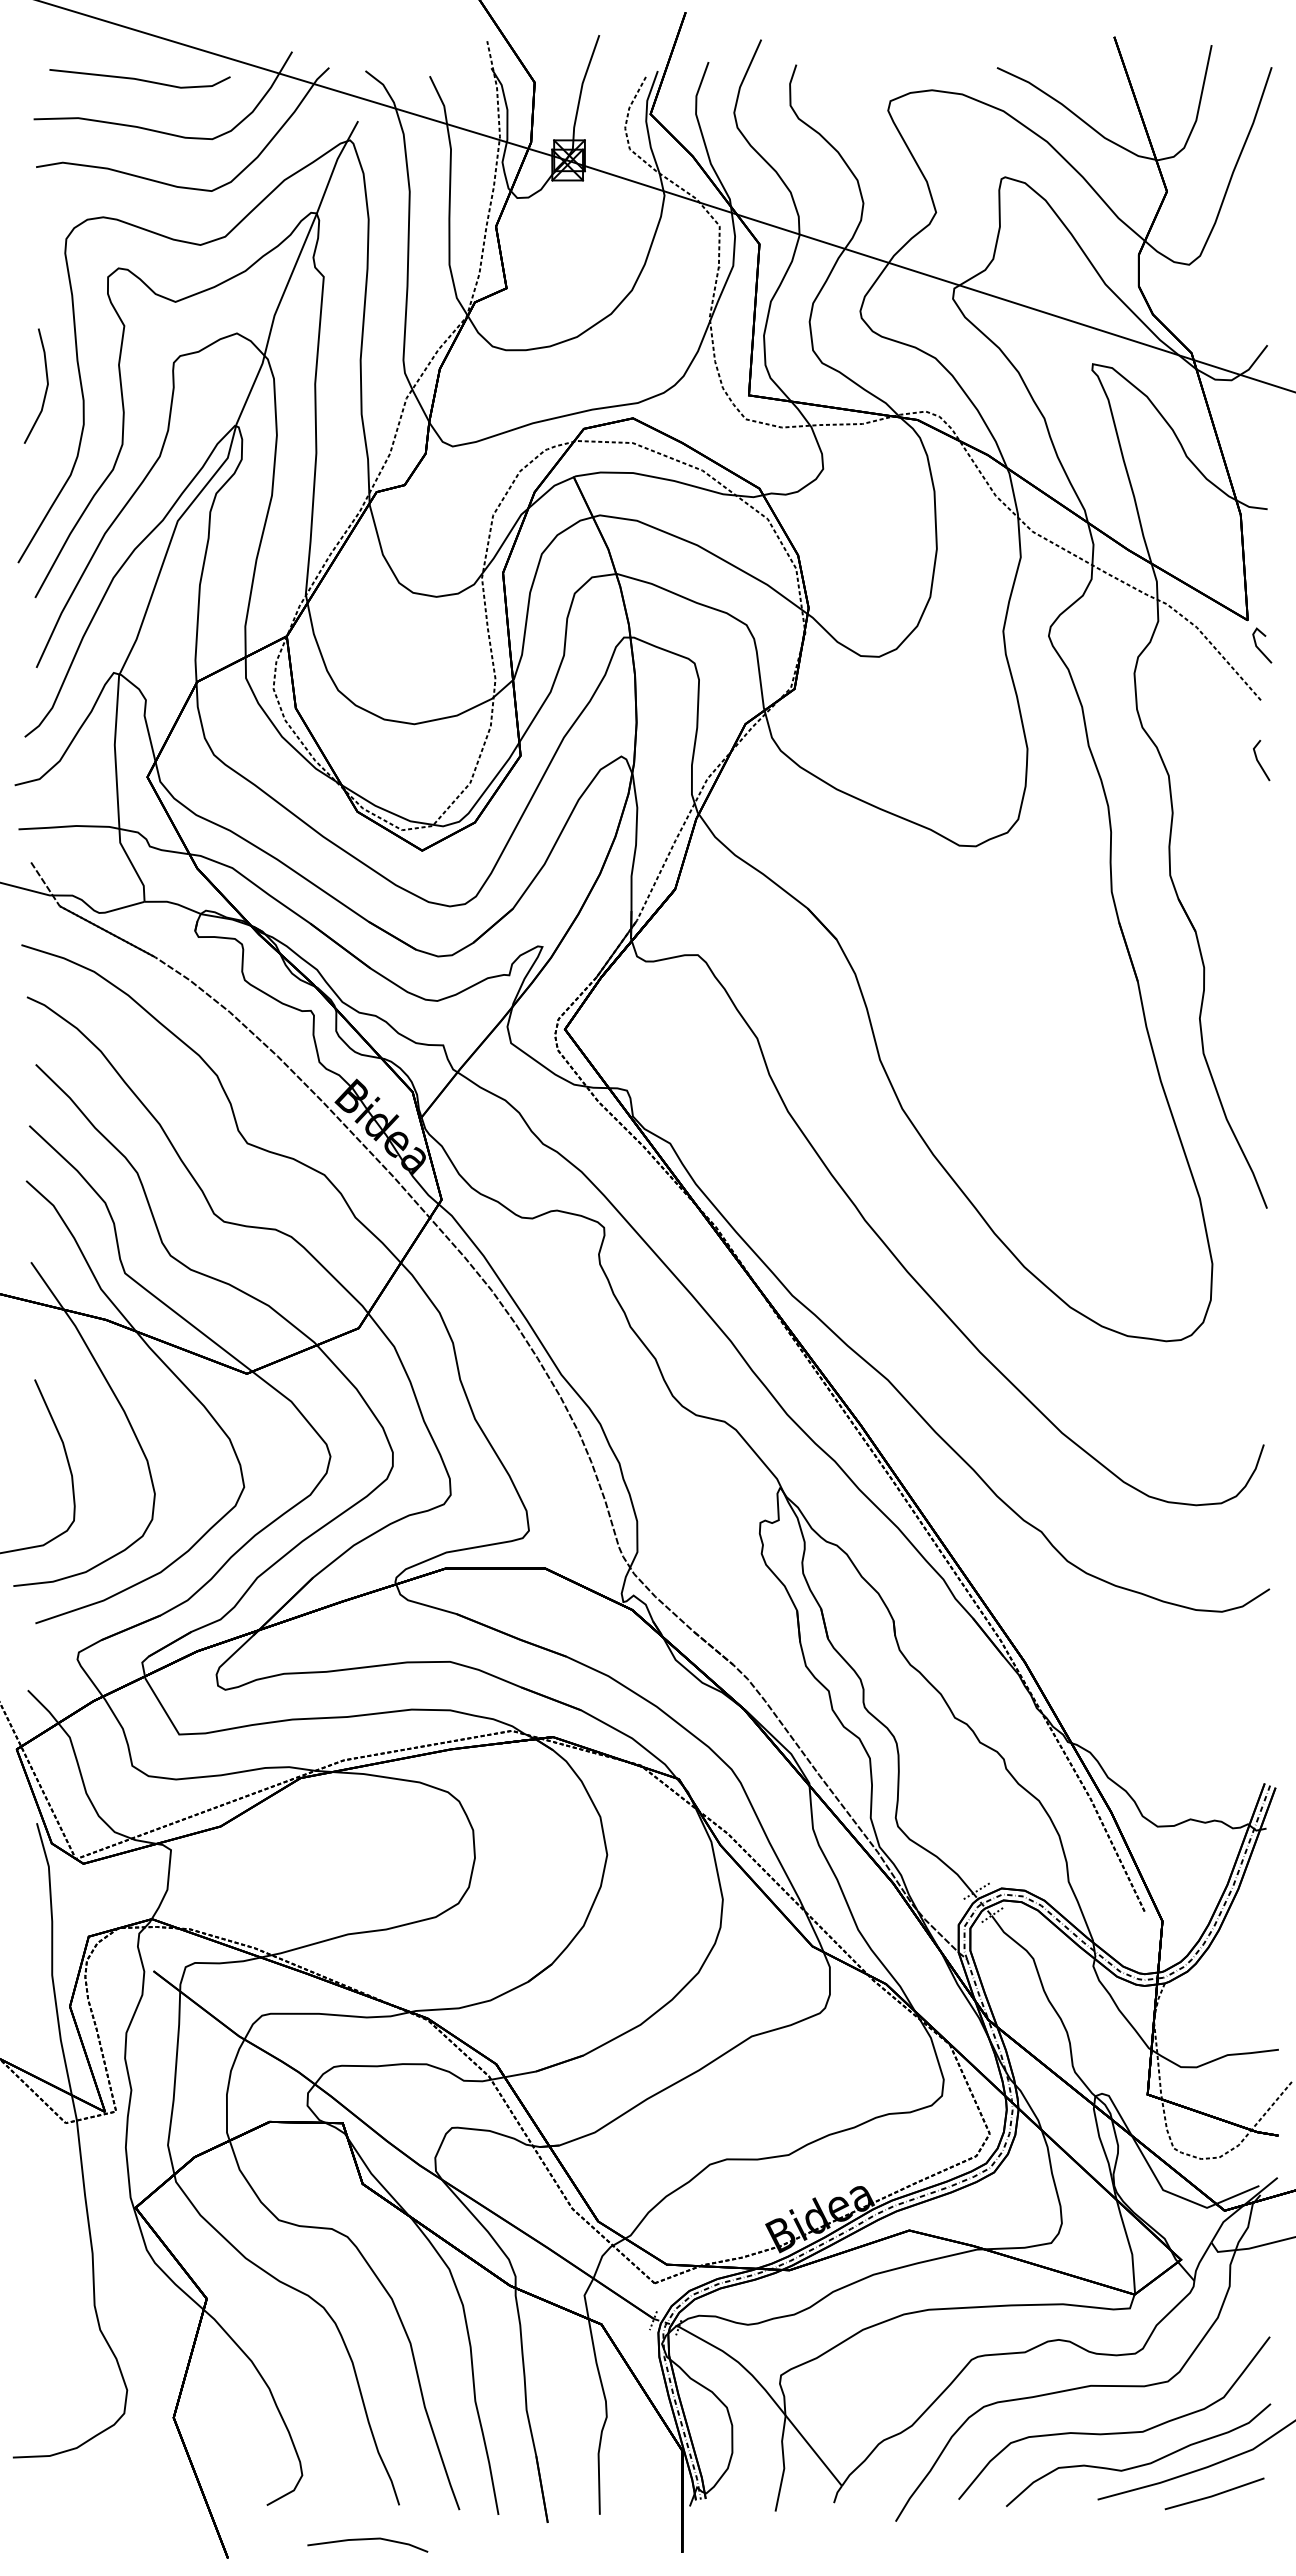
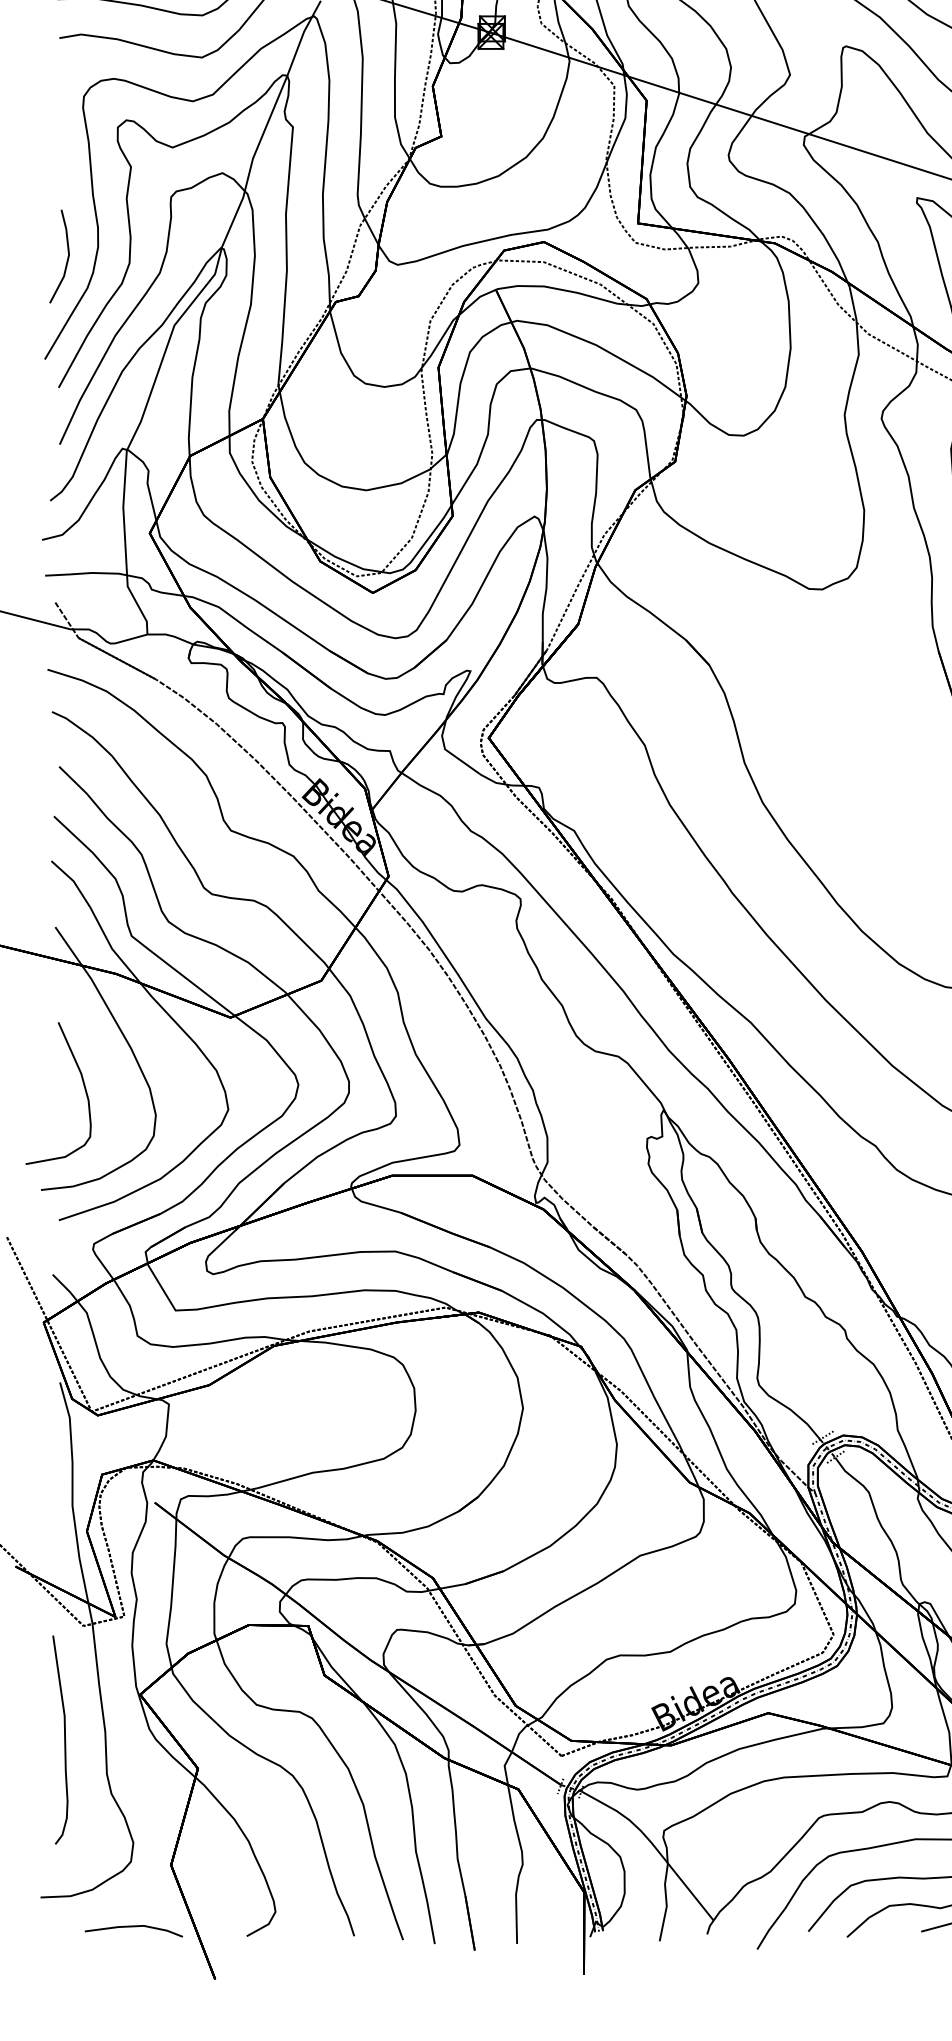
line: (45, 389) -> (67, 259), moved
curve: (42, 2263) -> (64, 1739), added
line: (366, 2540) -> (132, 1927), moved

